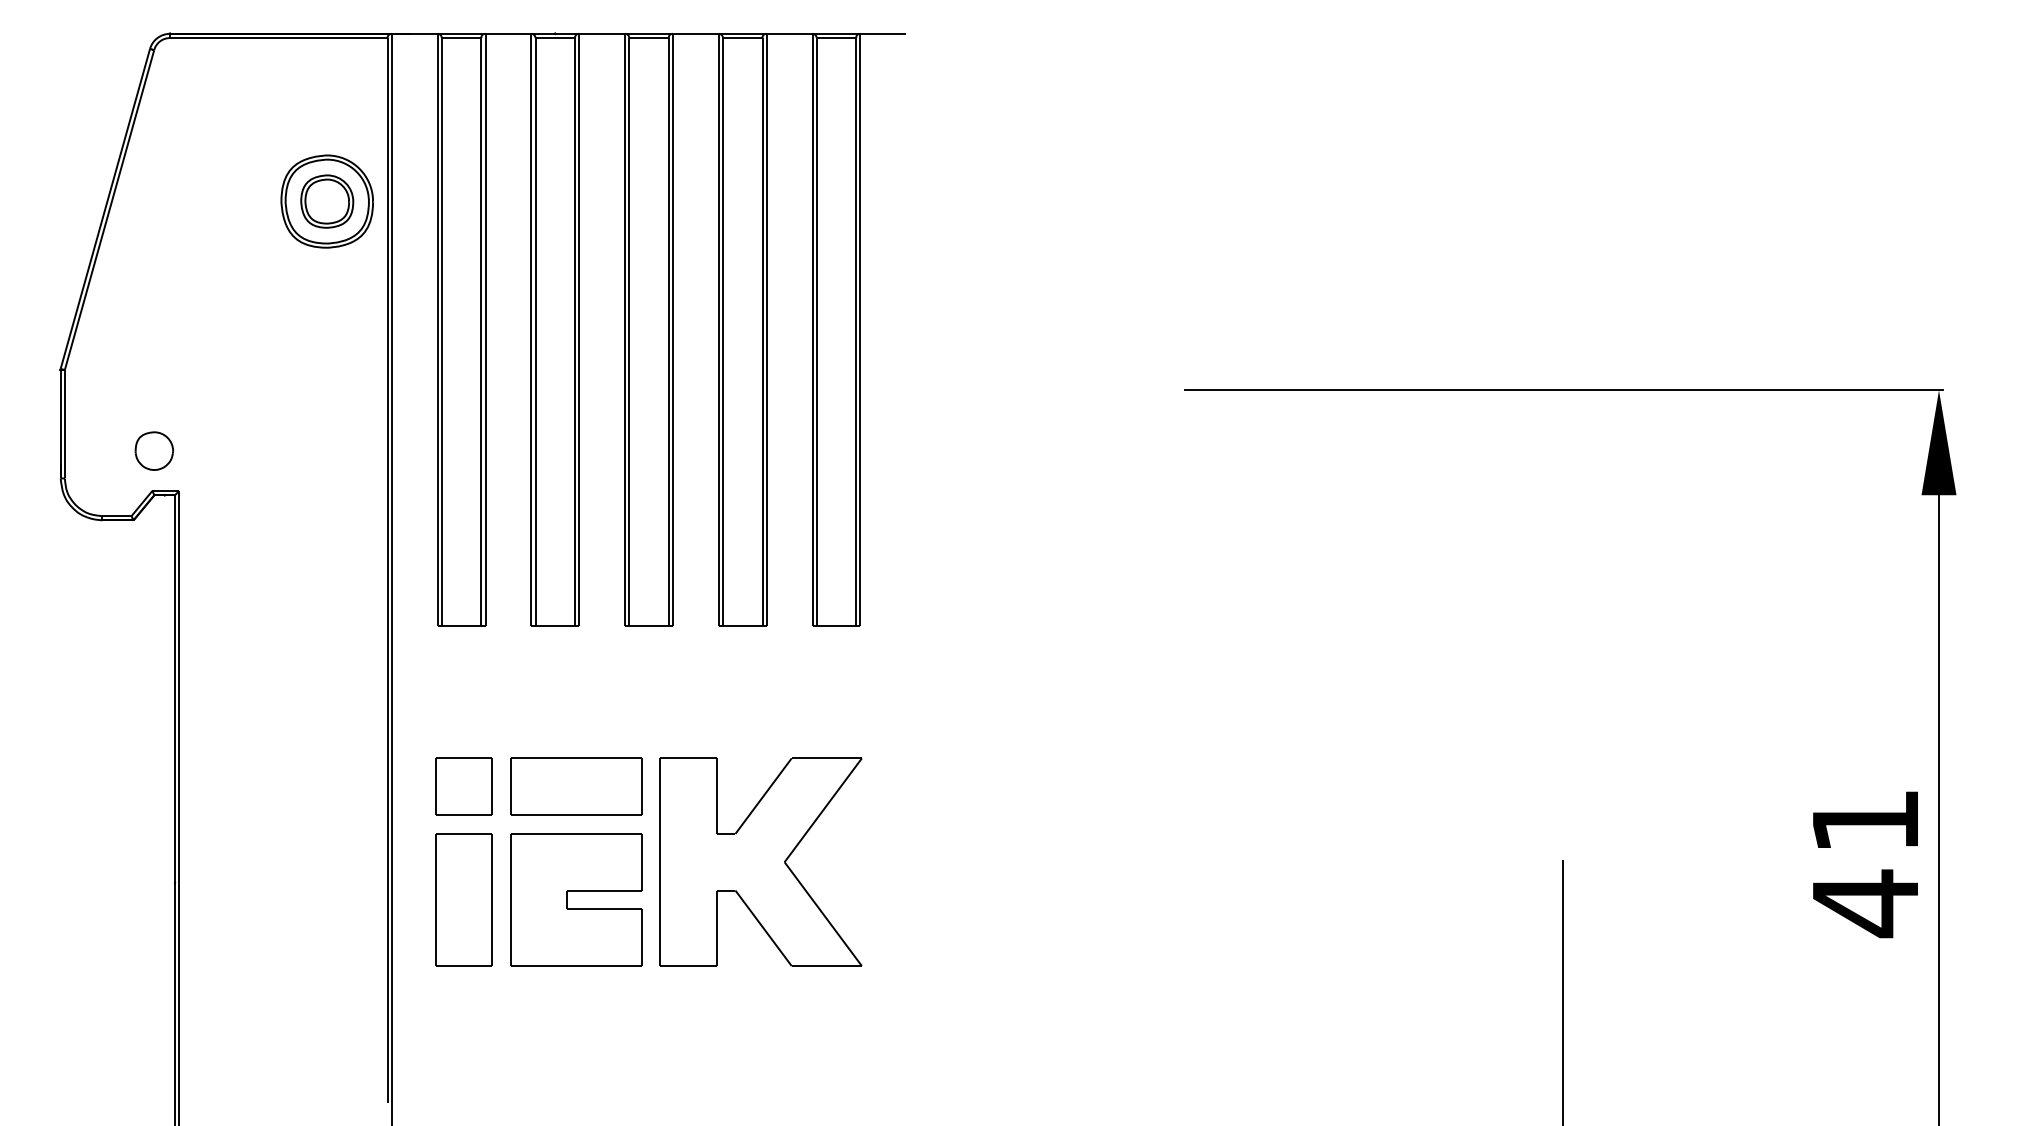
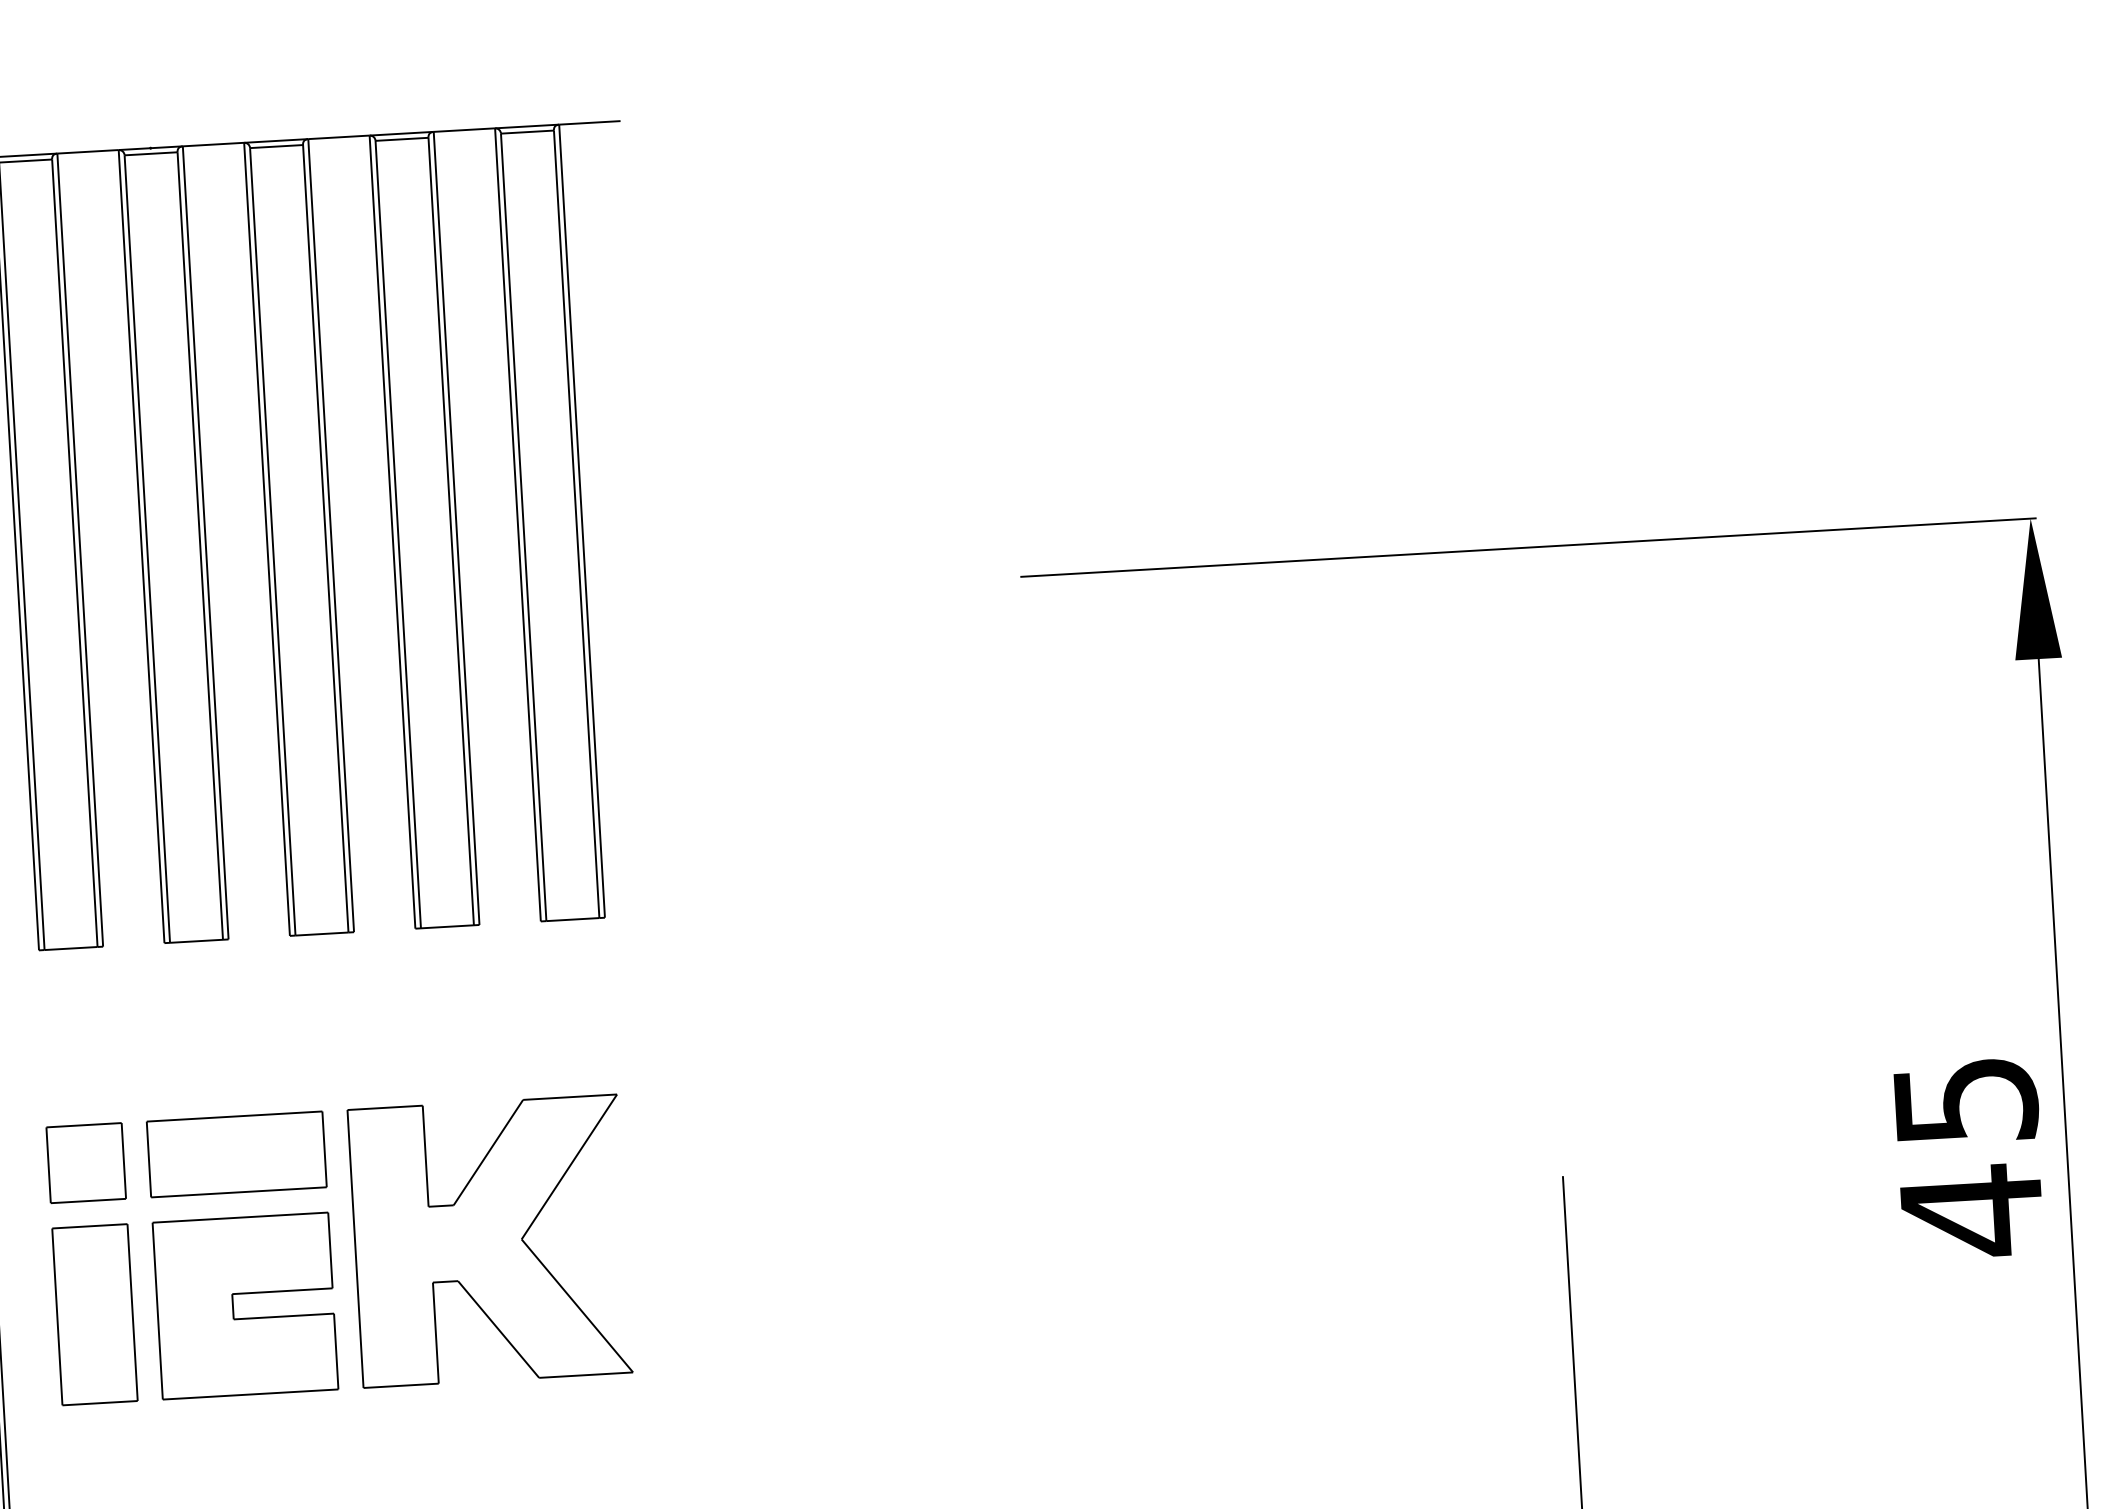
text: (1866, 821) -> (1966, 1101), 41 -> 45

